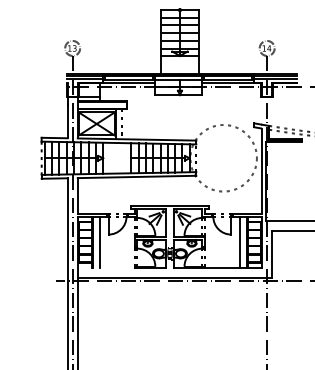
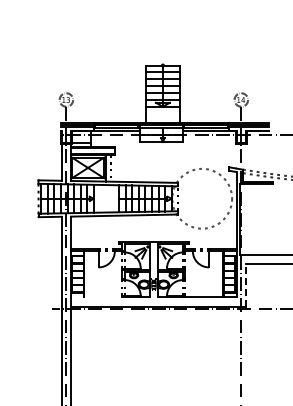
line: (100, 242) -> (91, 274), removed
line: (239, 242) -> (216, 274), removed
line: (271, 253) -> (245, 284), solid -> dashed

